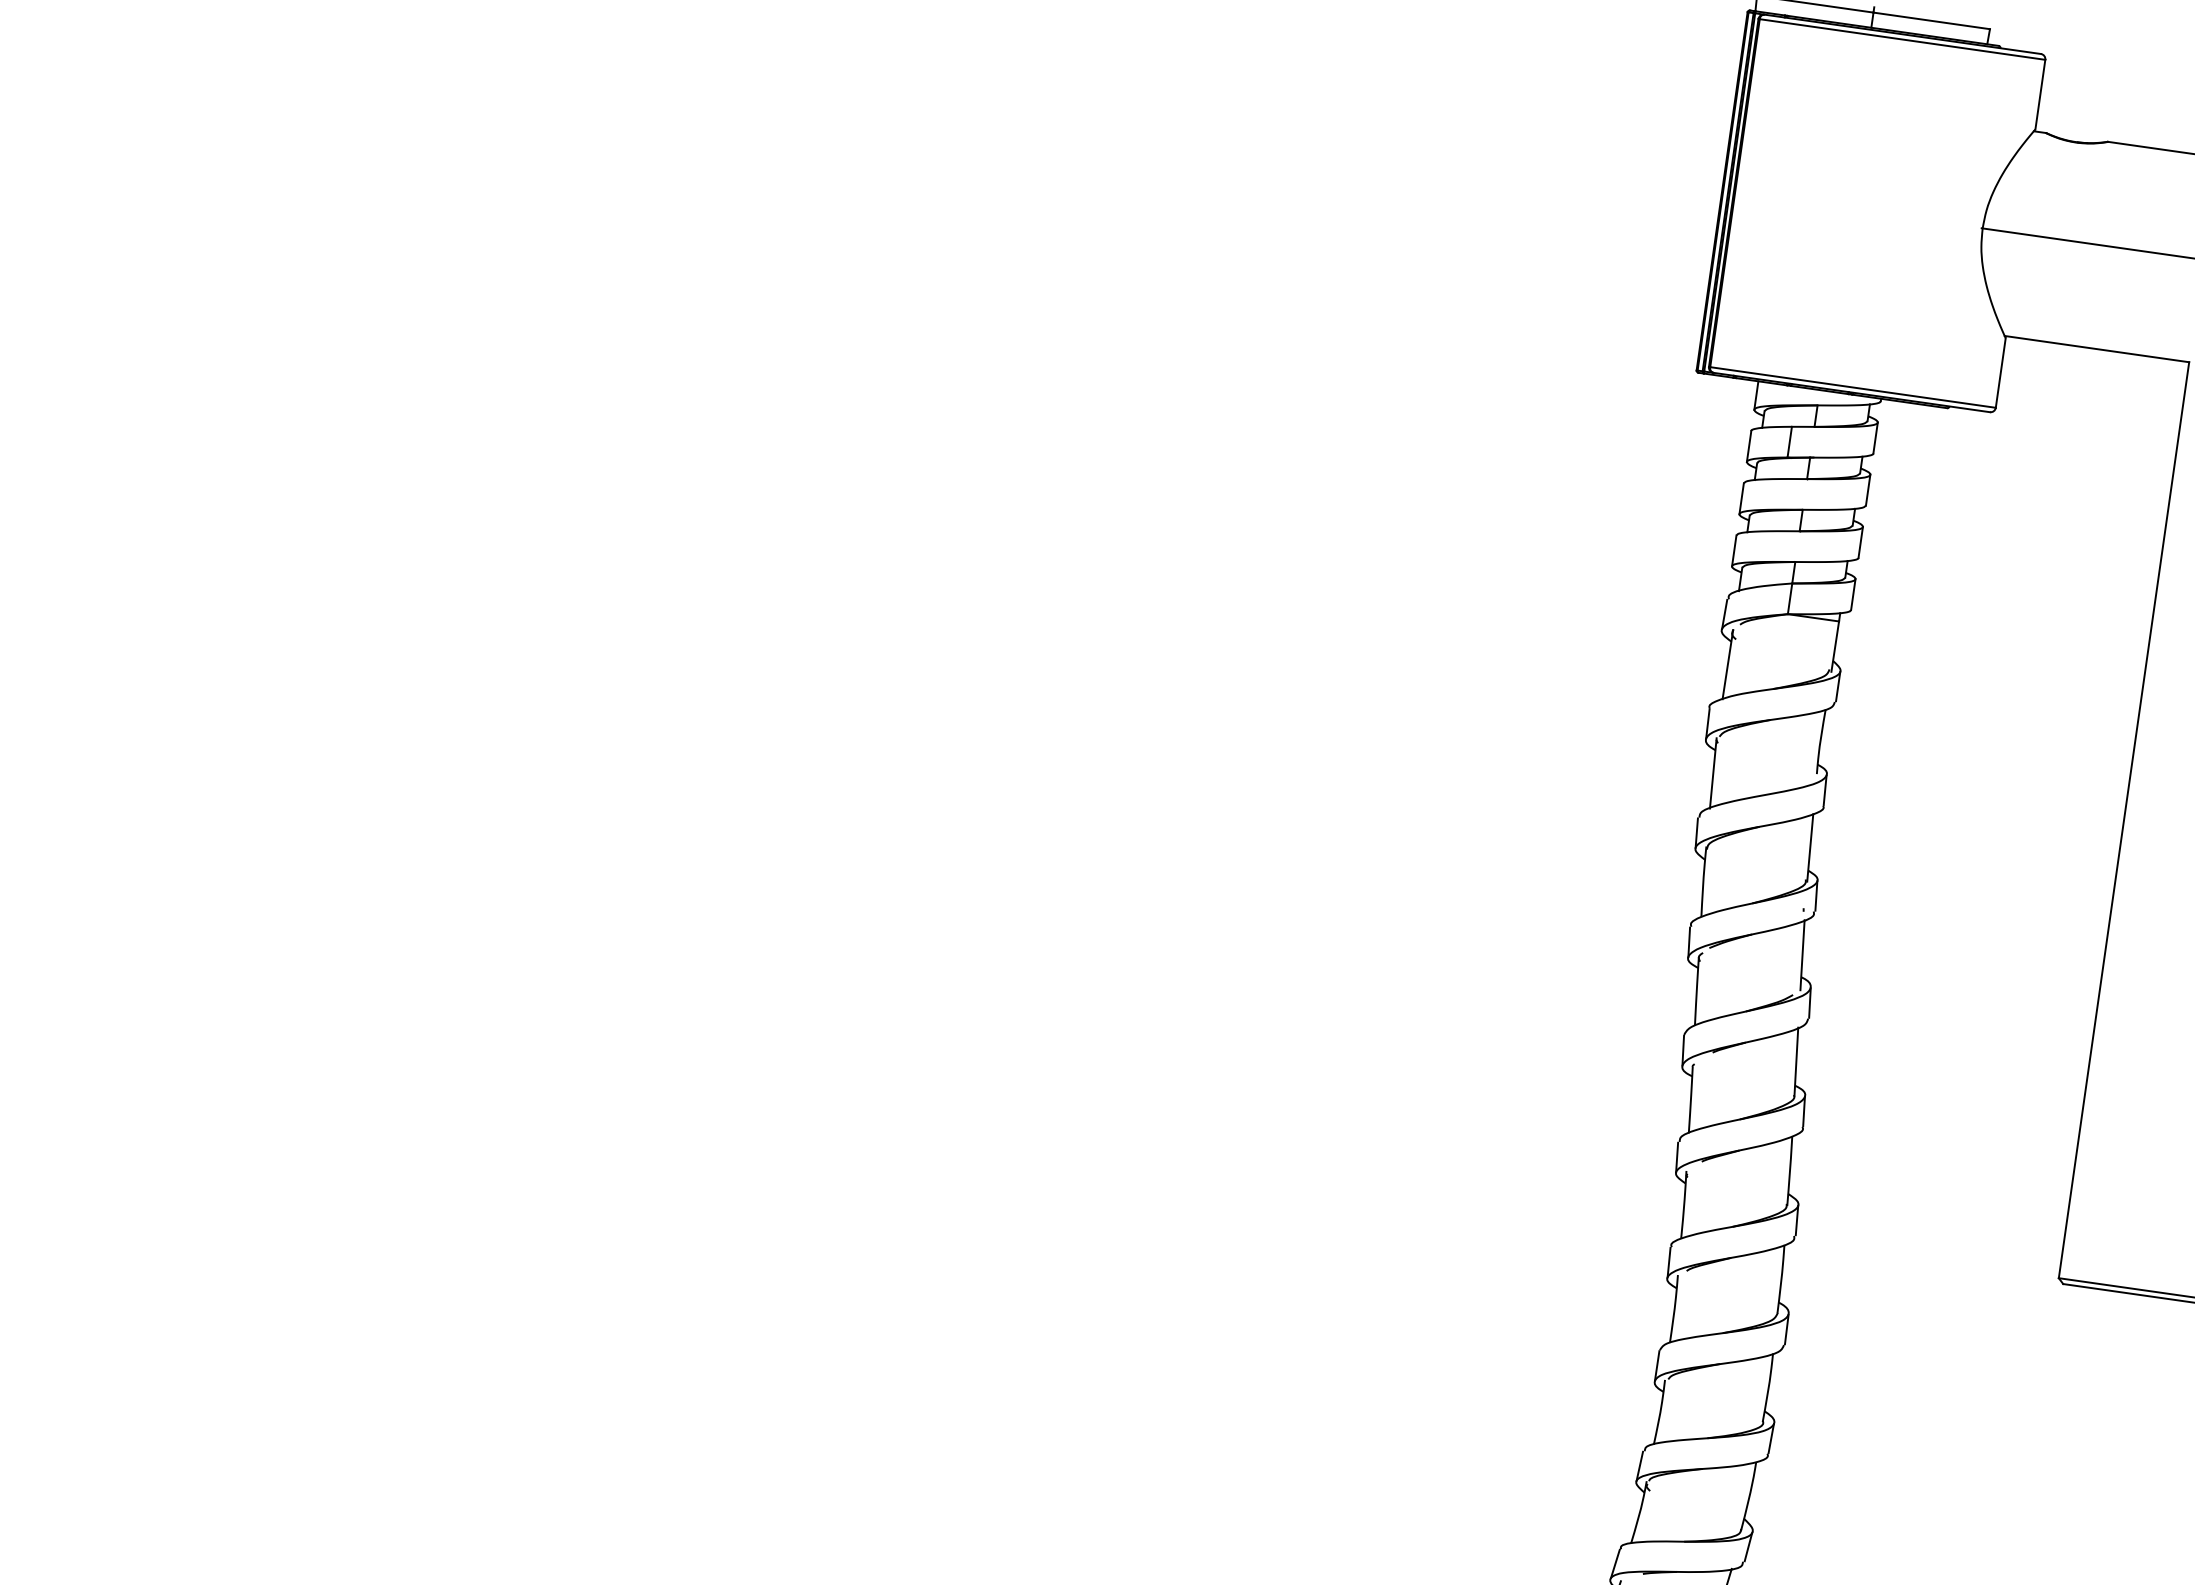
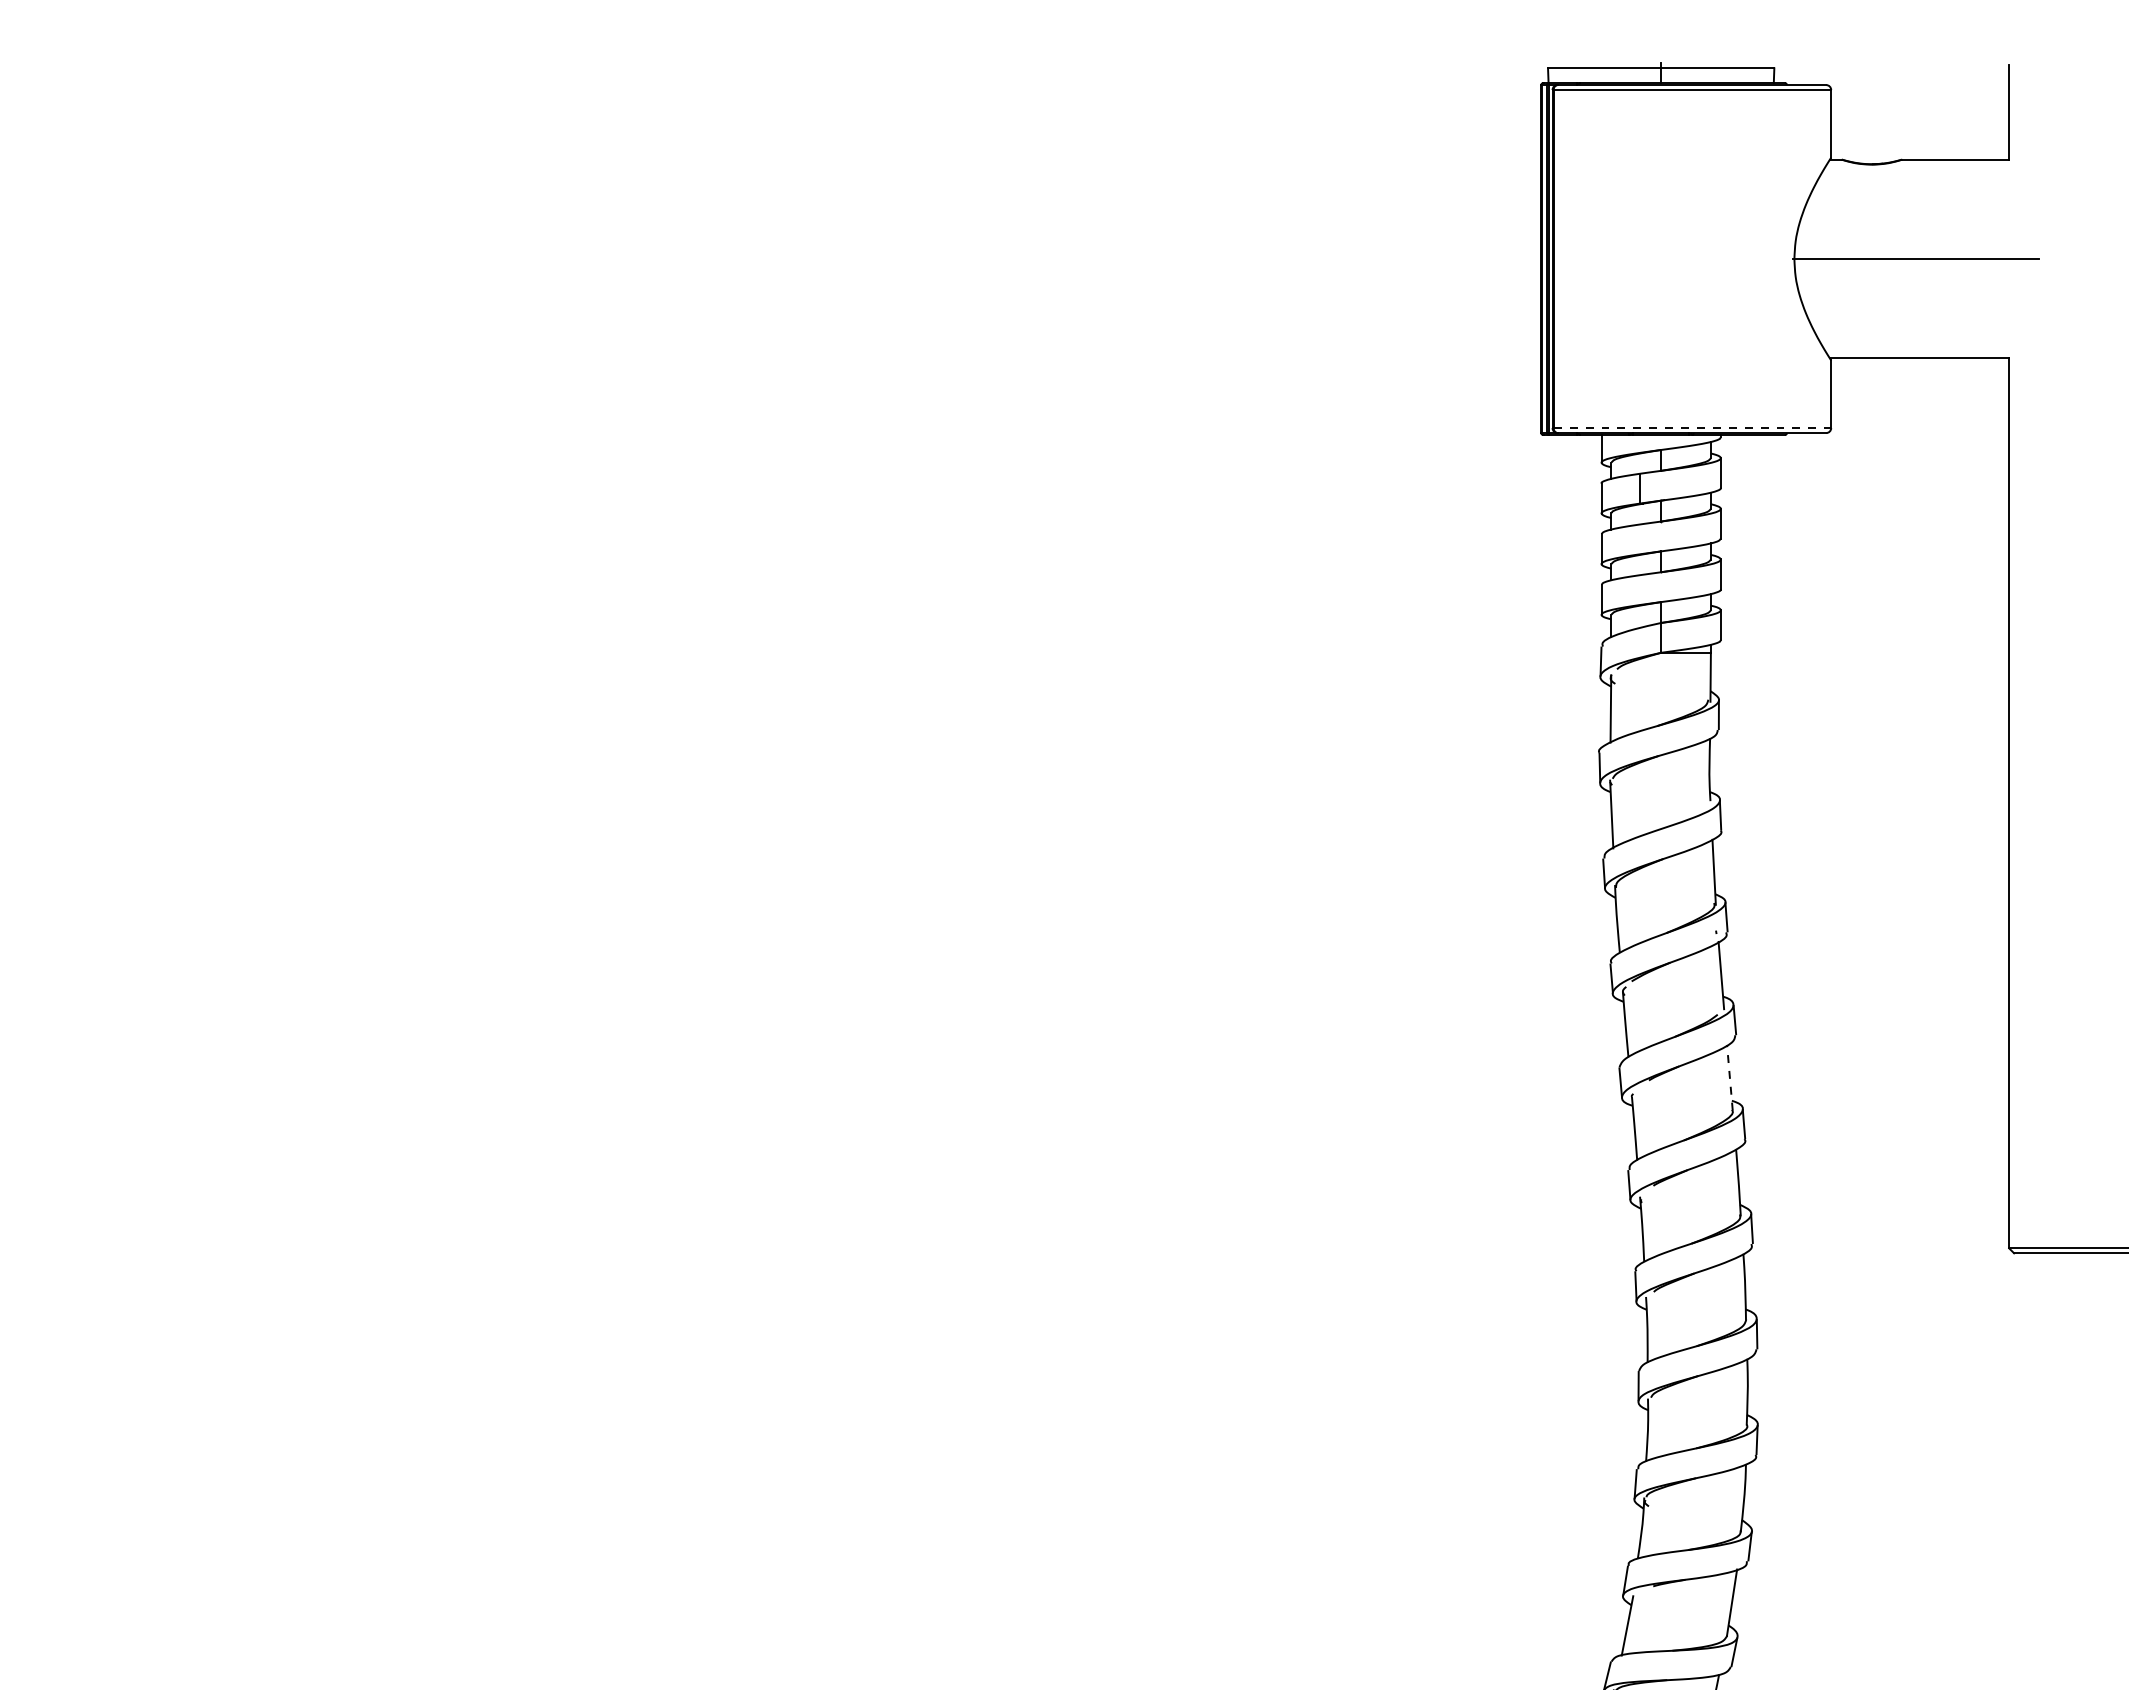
line: (1852, 387) -> (1692, 428), solid -> dashed
line: (1795, 1061) -> (1729, 1077), solid -> dashed

